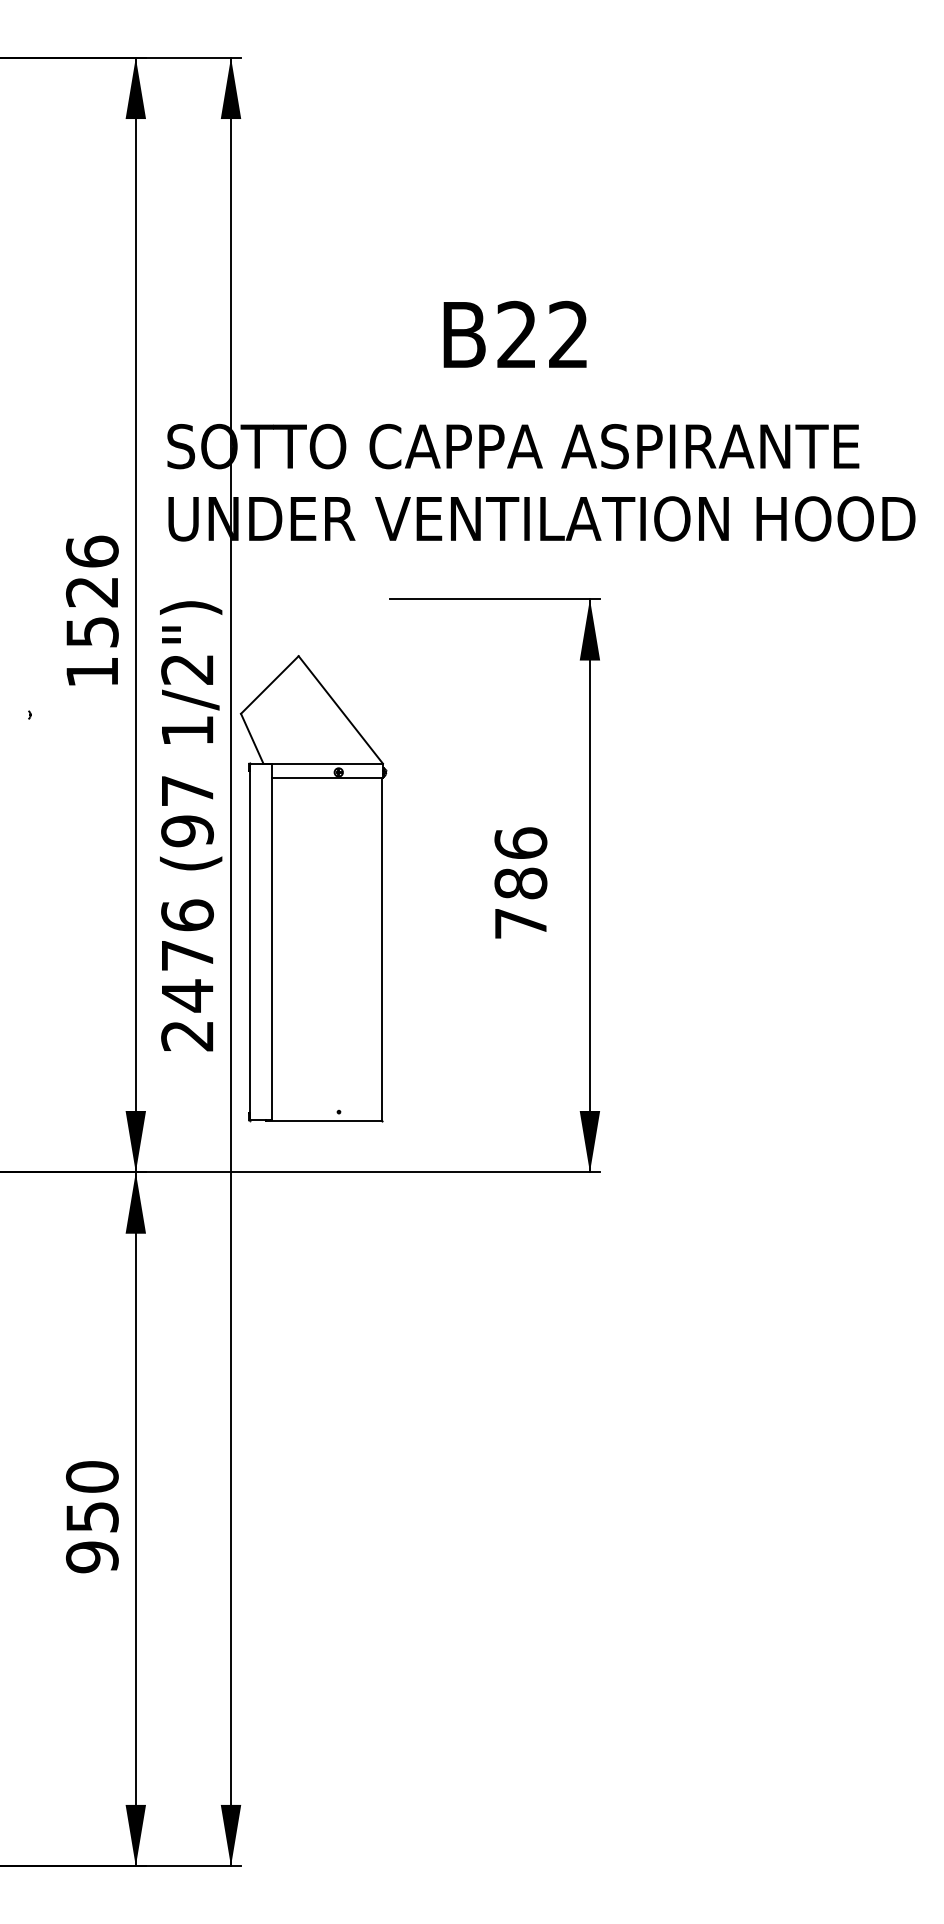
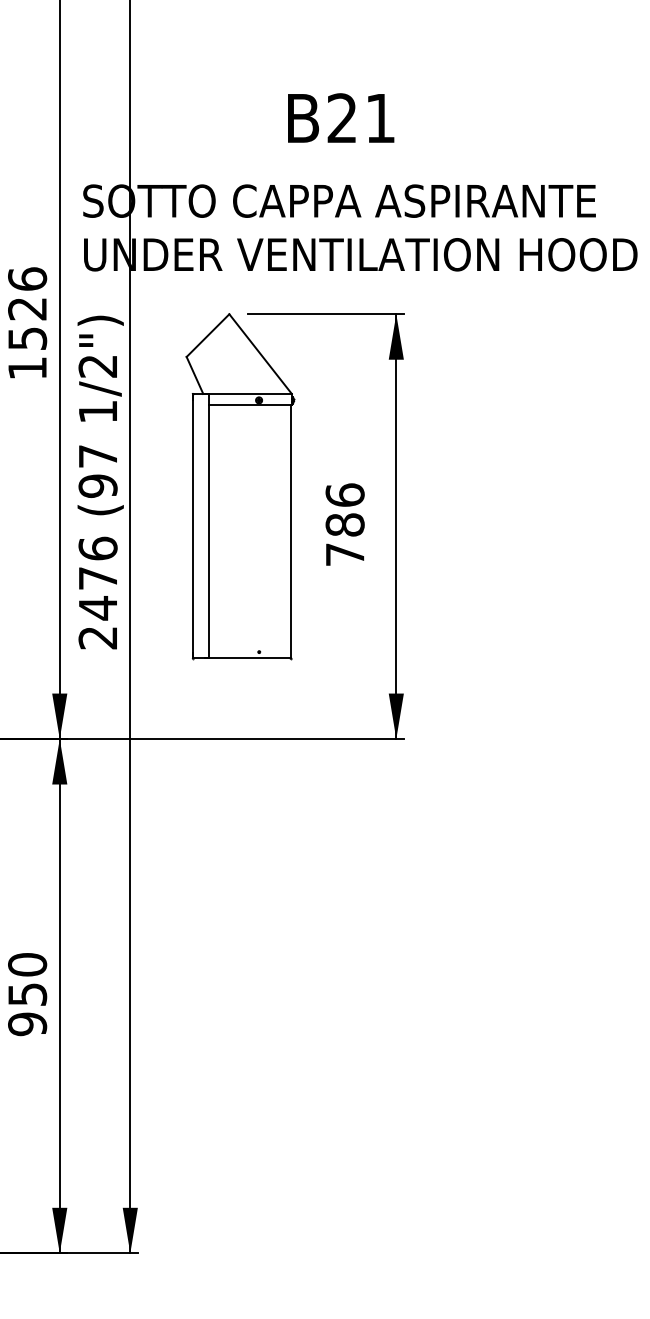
text: (568, 333) -> (380, 117), B22 -> B21
part: (313, 888) -> (240, 486), moved

